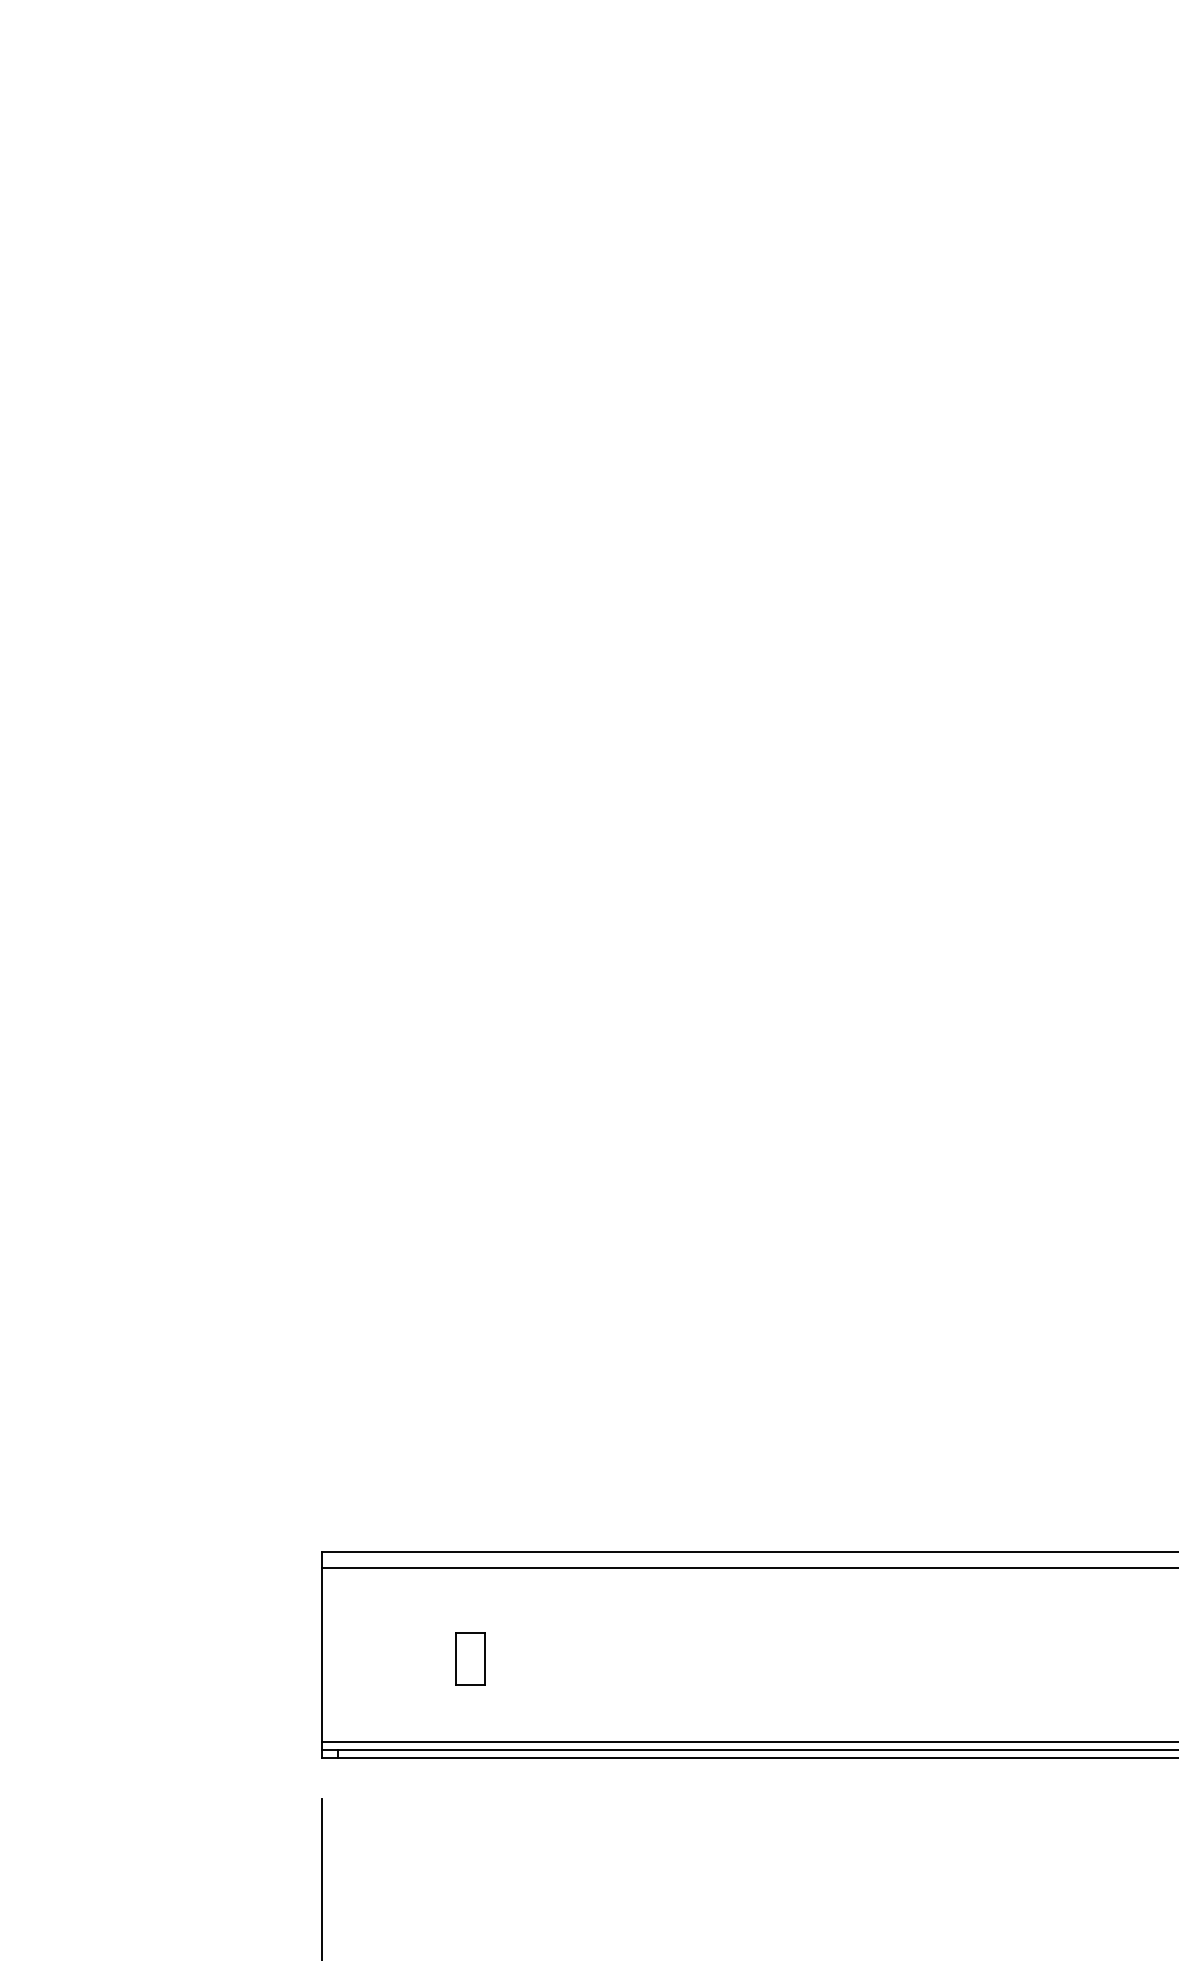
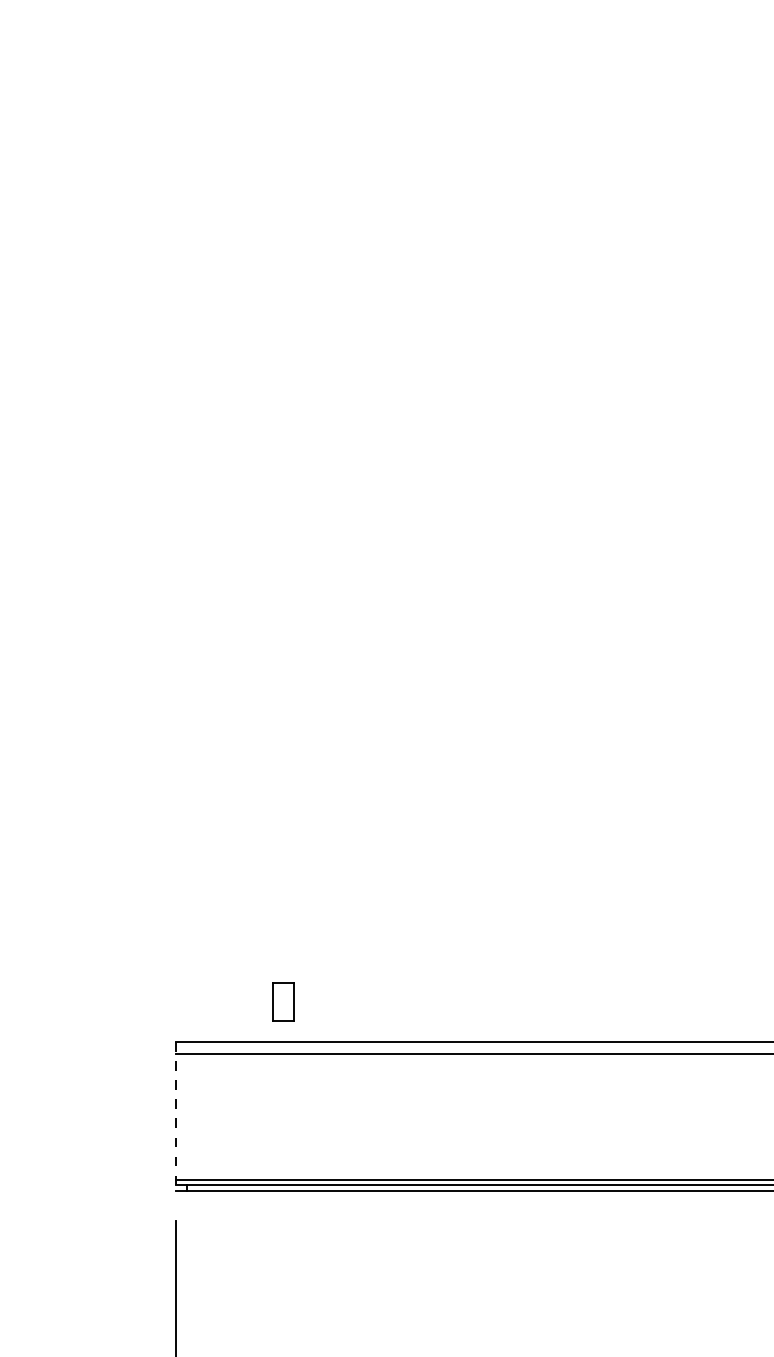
line: (321, 1655) -> (175, 1117), solid -> dashed
part: (470, 1658) -> (283, 1001), moved

